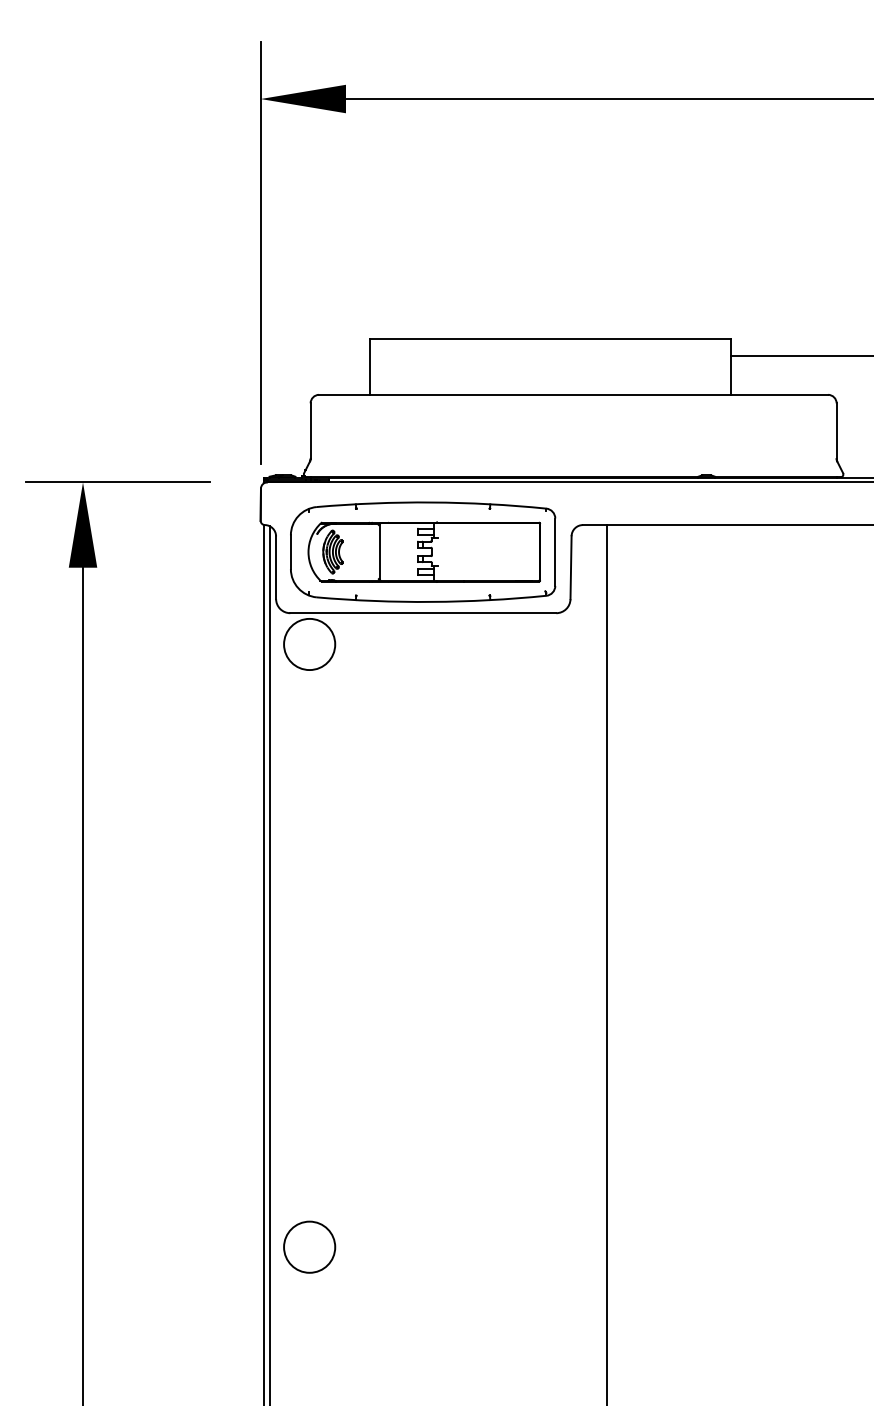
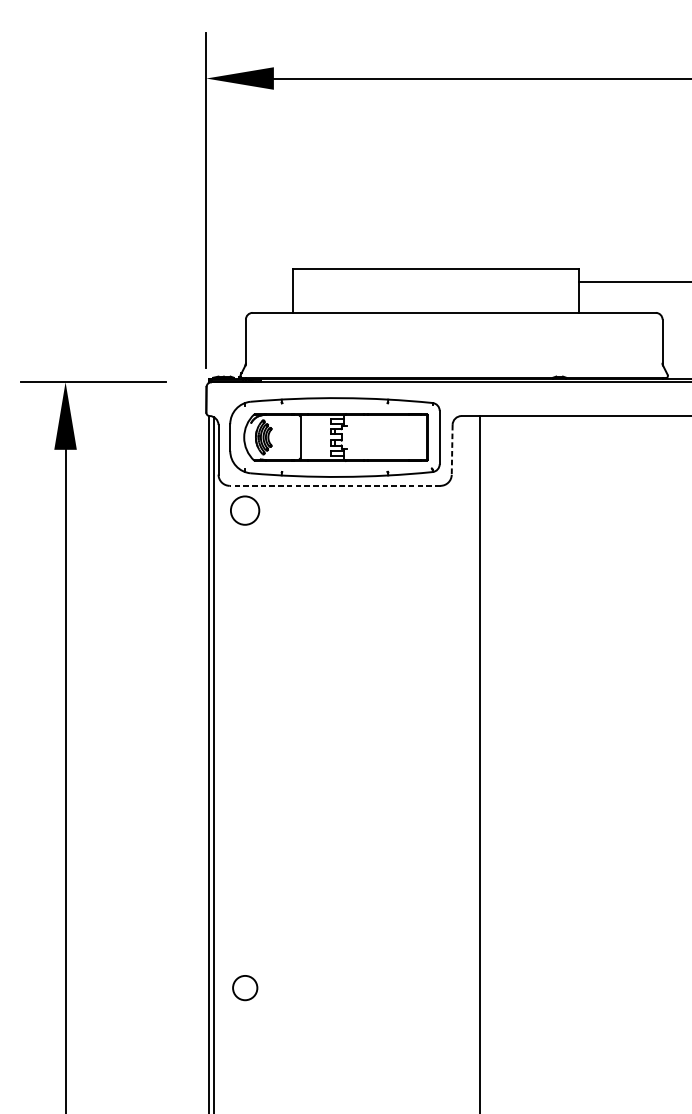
line: (571, 567) -> (452, 449), solid -> dashed
line: (423, 613) -> (335, 486), solid -> dashed
circle: (309, 644) -> (244, 510), size x0.7
circle: (309, 1246) -> (244, 987), size x0.6

